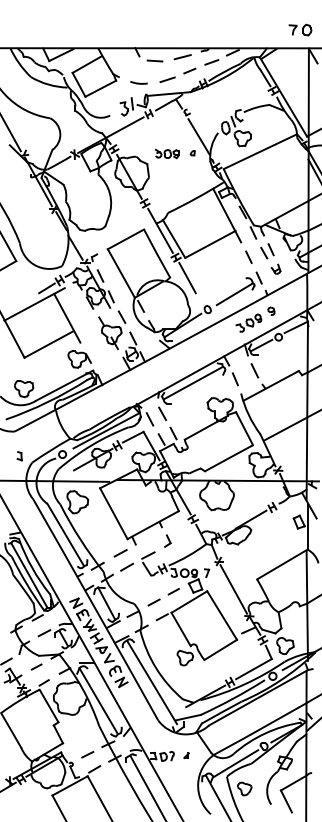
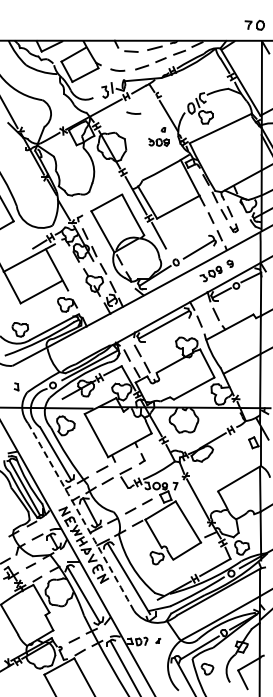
arc: (157, 132) -> (133, 112), added
part: (166, 154) -> (158, 142), moved
arc: (96, 610) -> (81, 517), solid -> dashed

